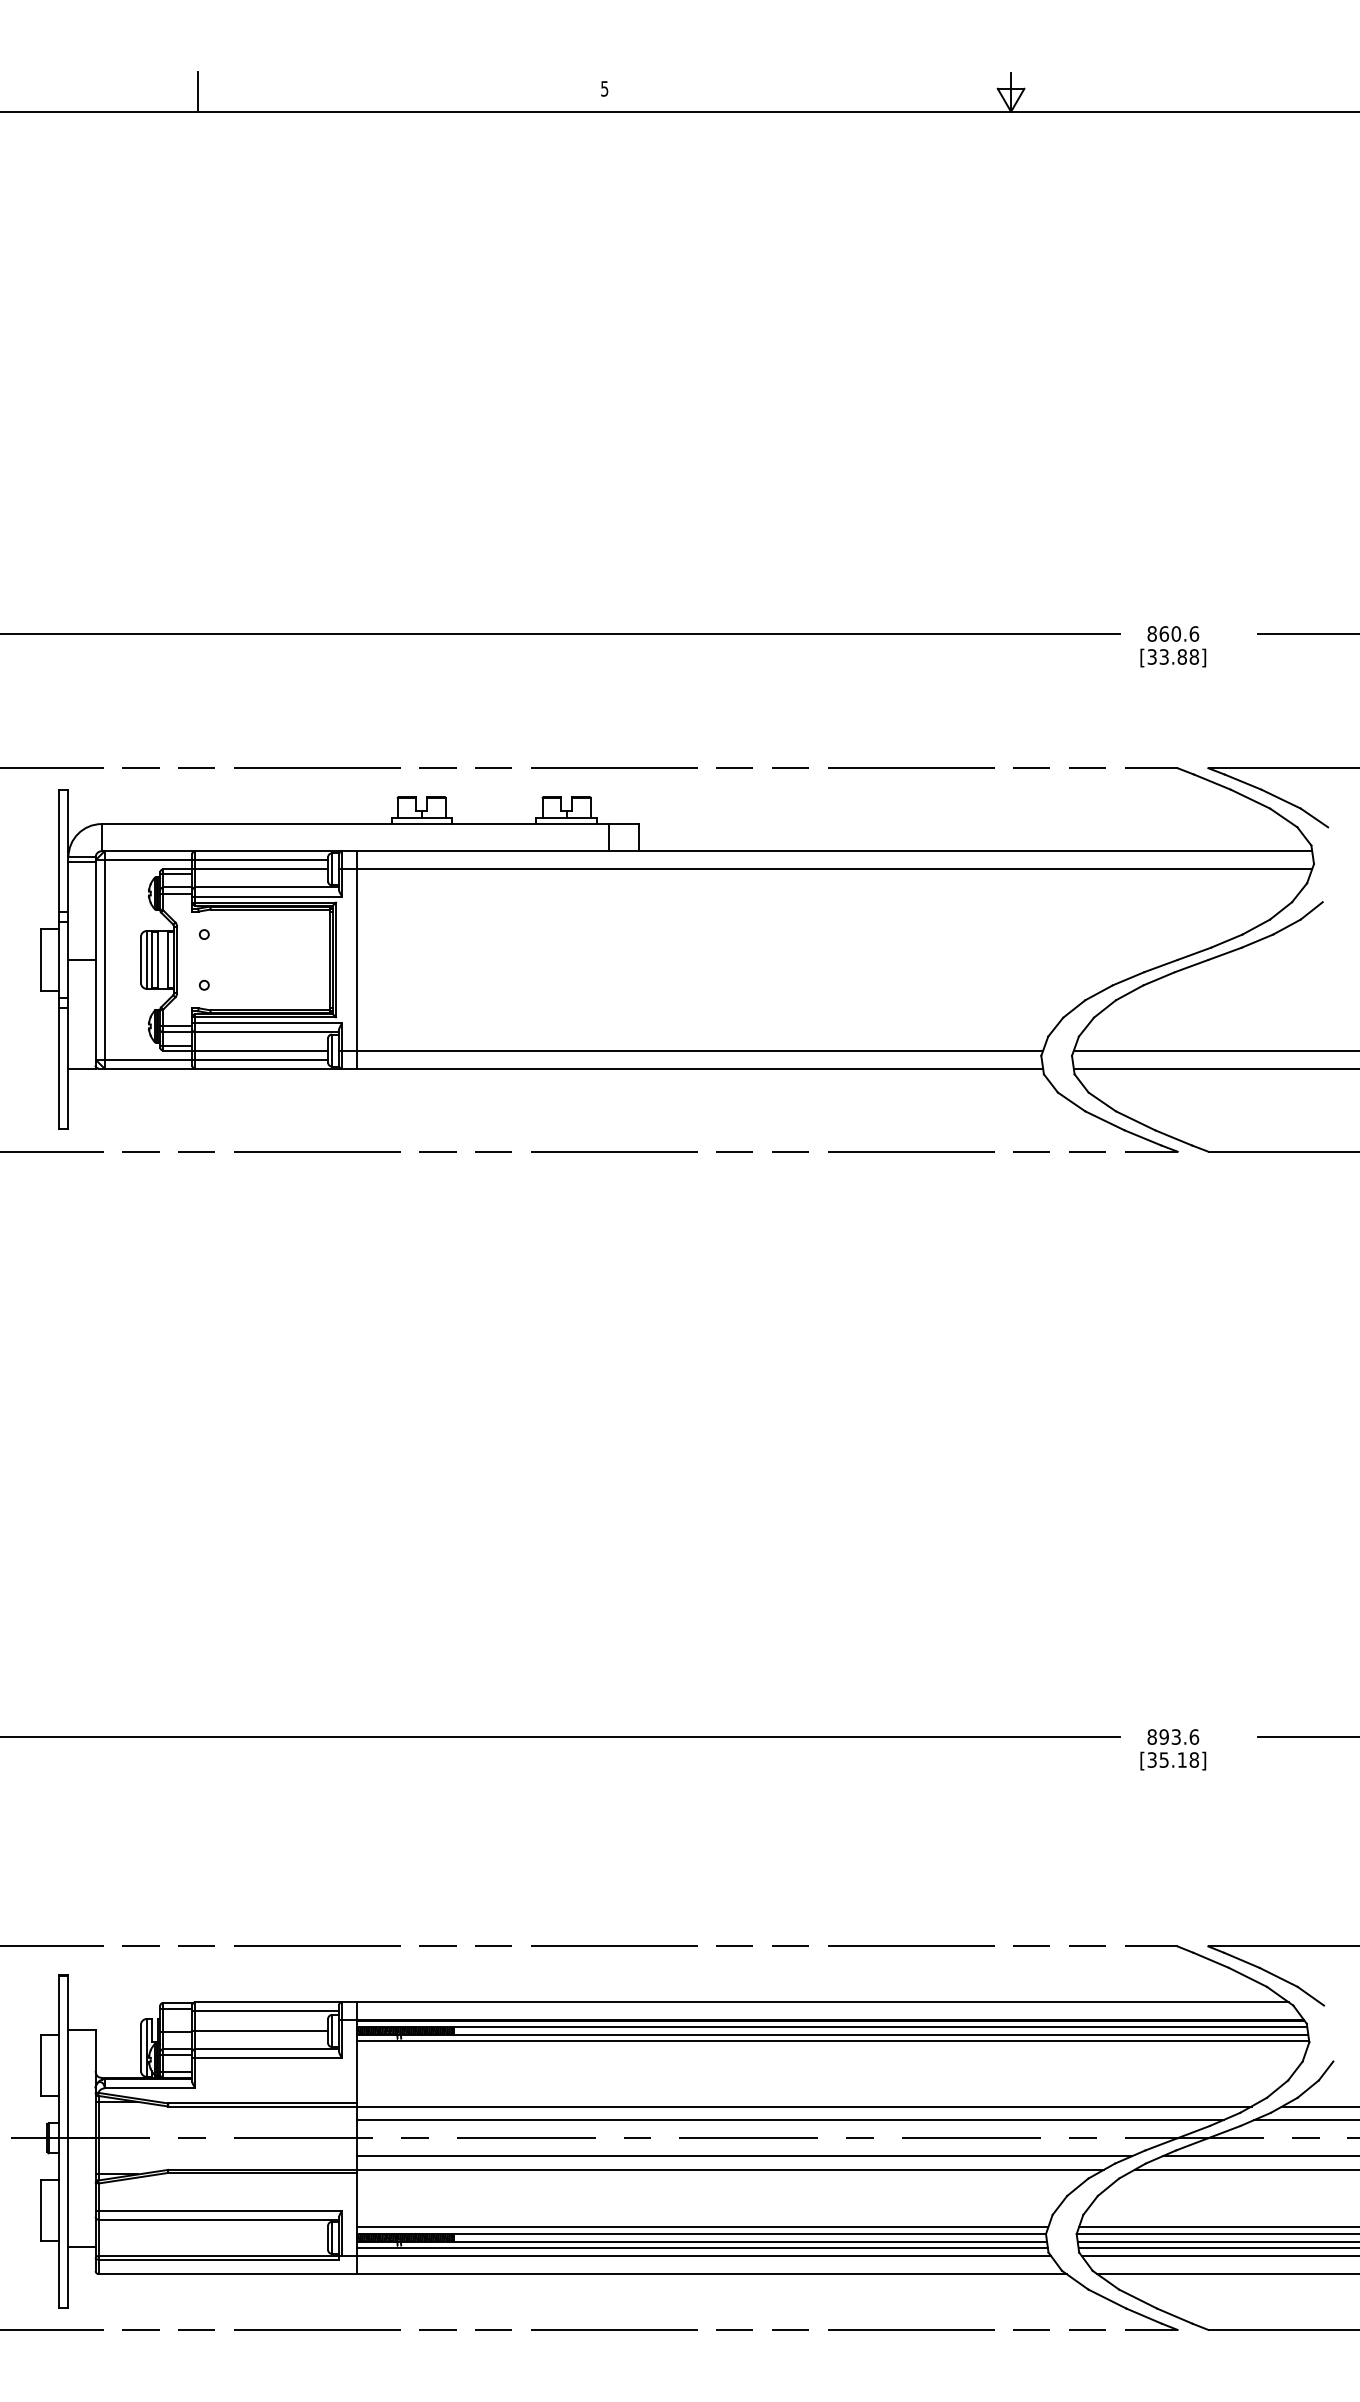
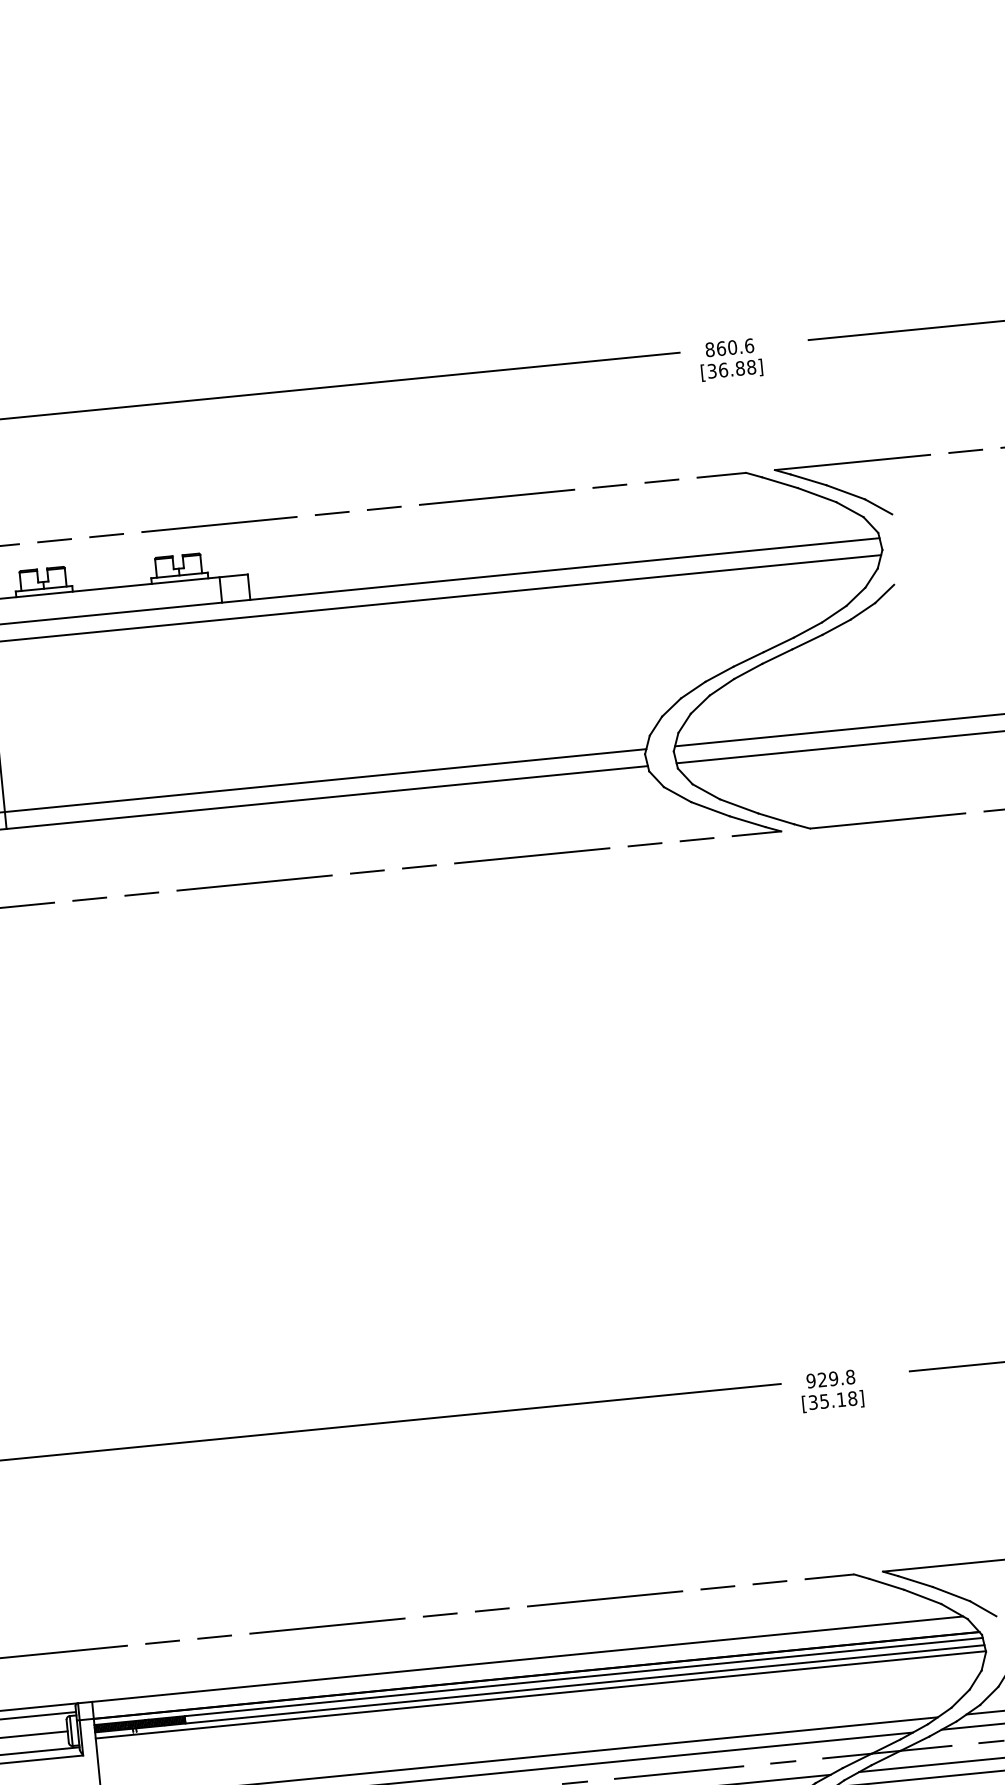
text: (1164, 656) -> (723, 369), [33.88] -> [36.88]
text: (1173, 1736) -> (831, 1378), 893.6 -> 929.8

